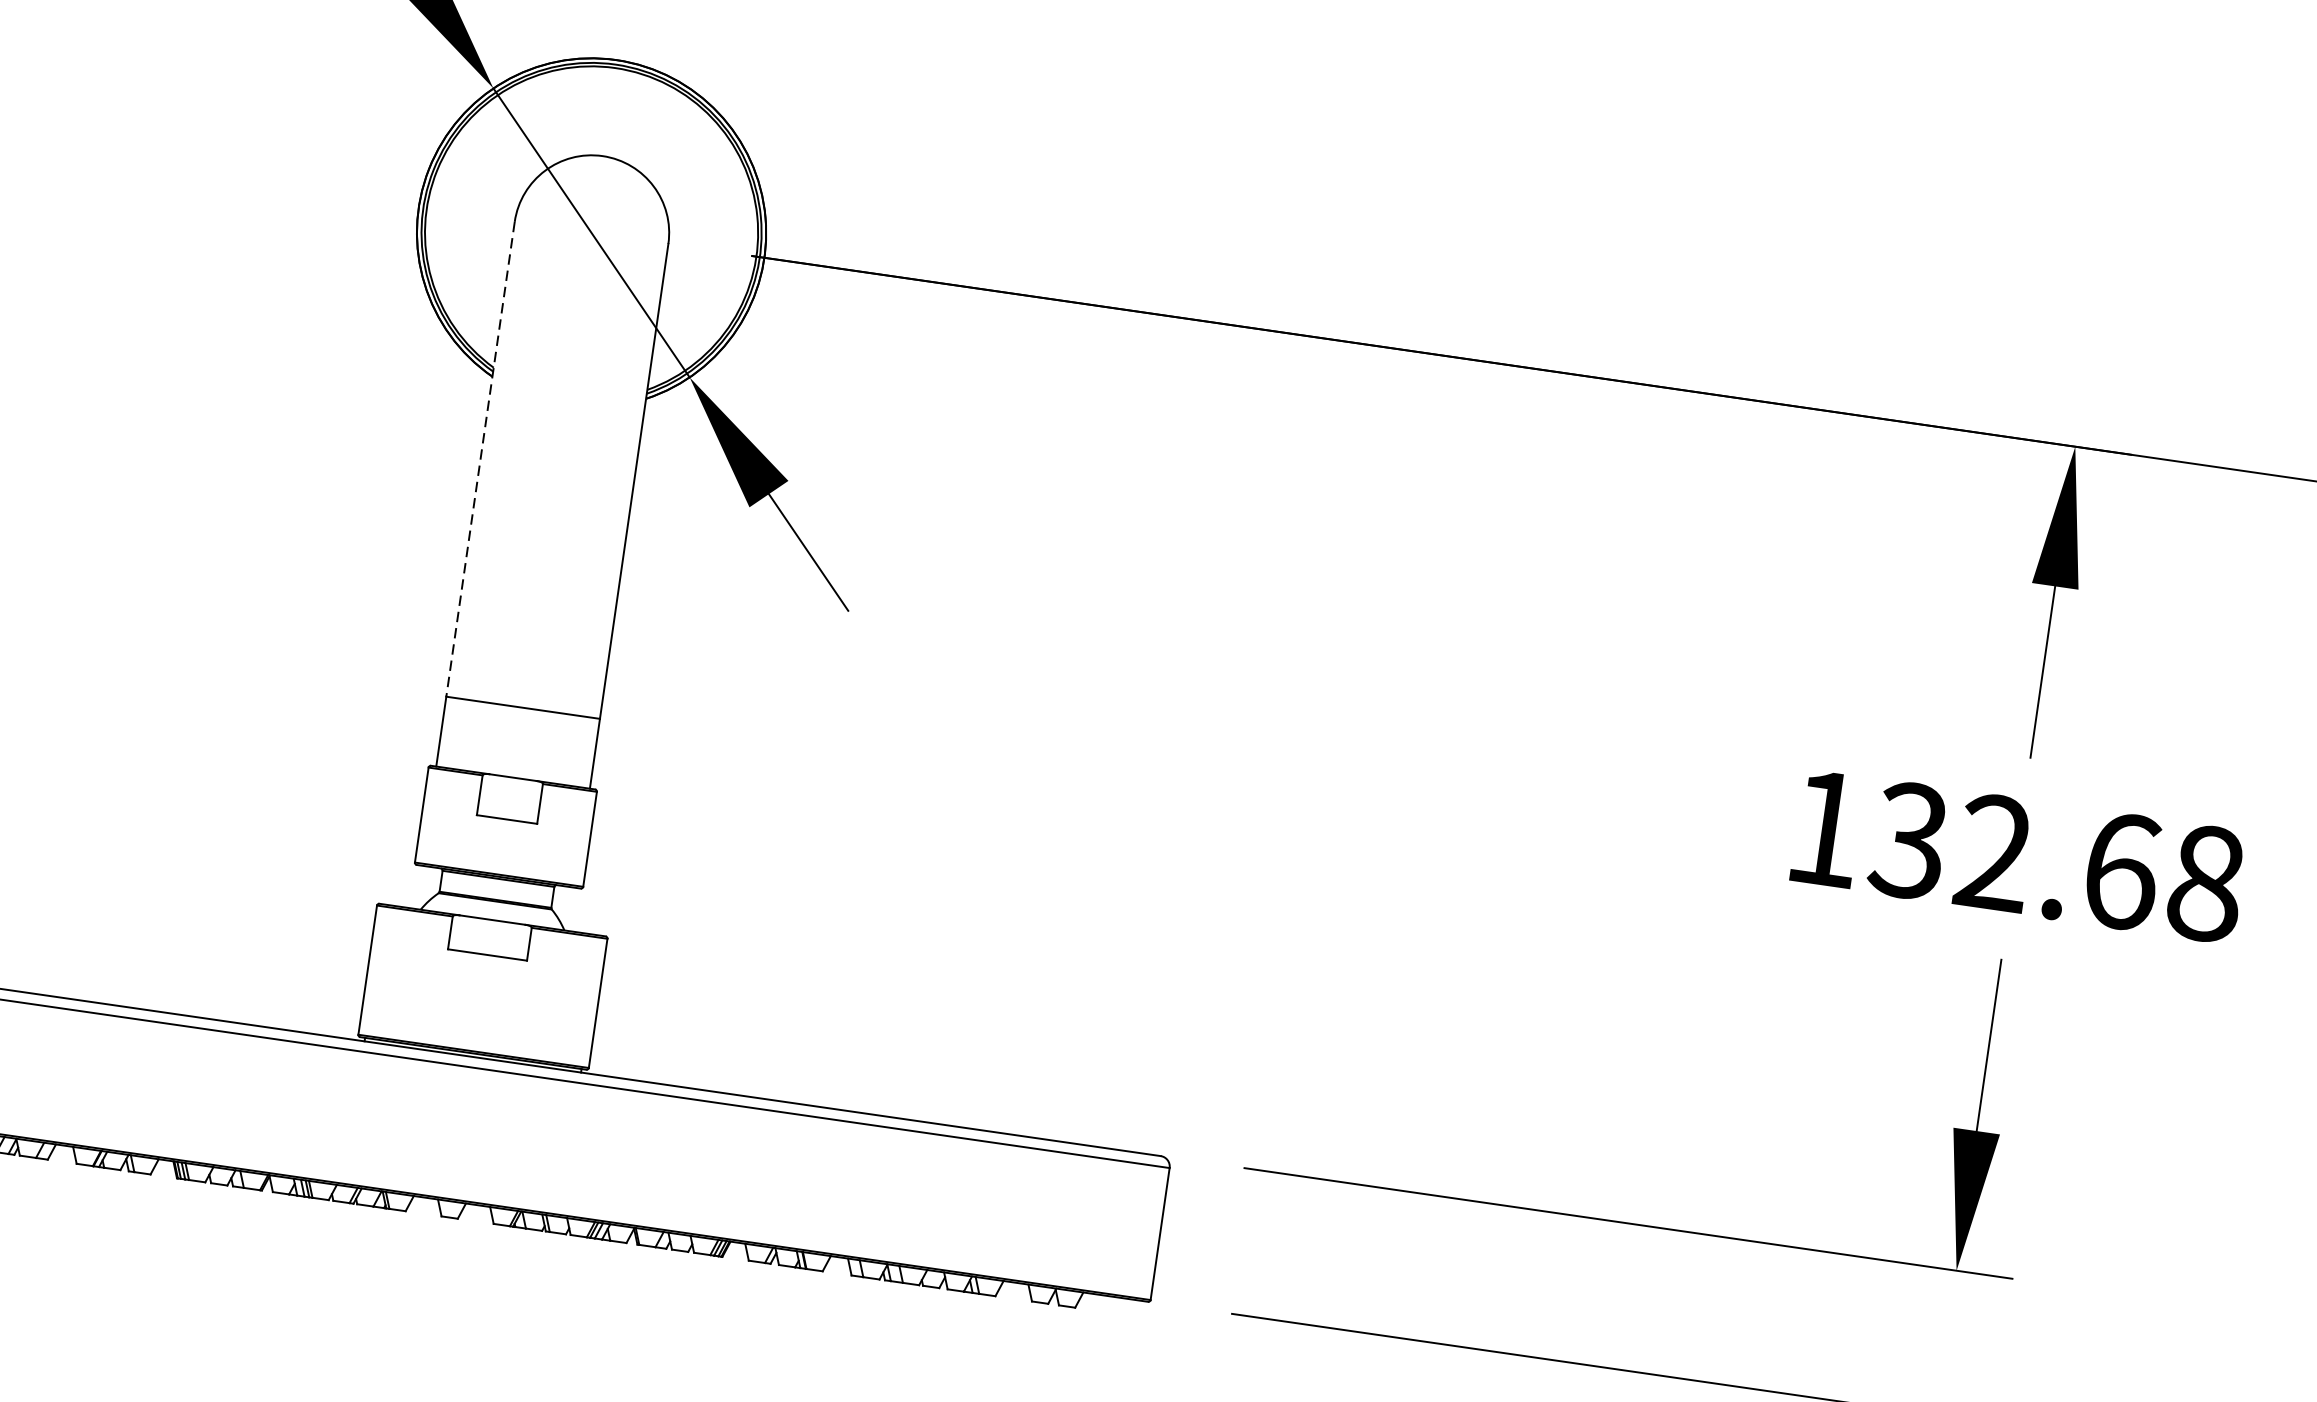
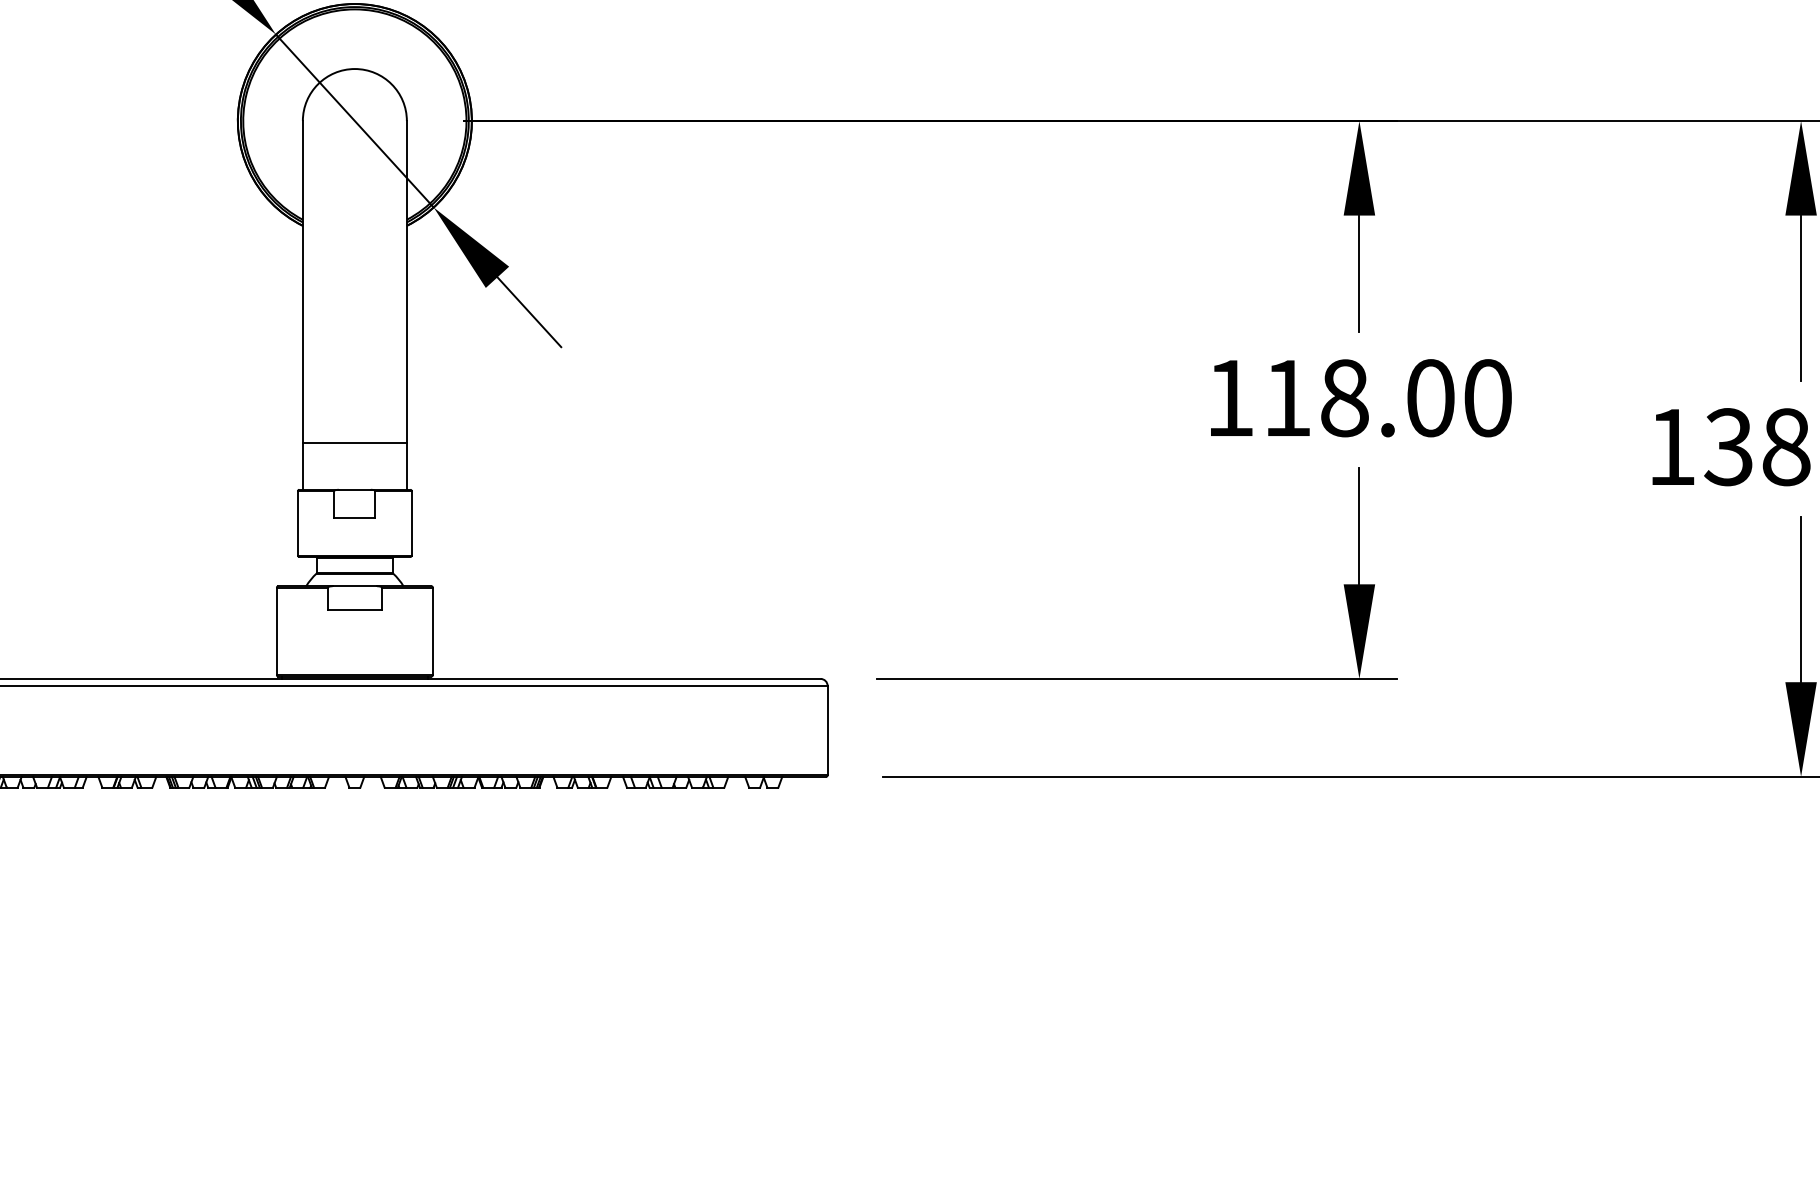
line: (480, 458) -> (302, 281), dashed -> solid
text: (2057, 862) -> (1387, 398), 132.68 -> 118.00

